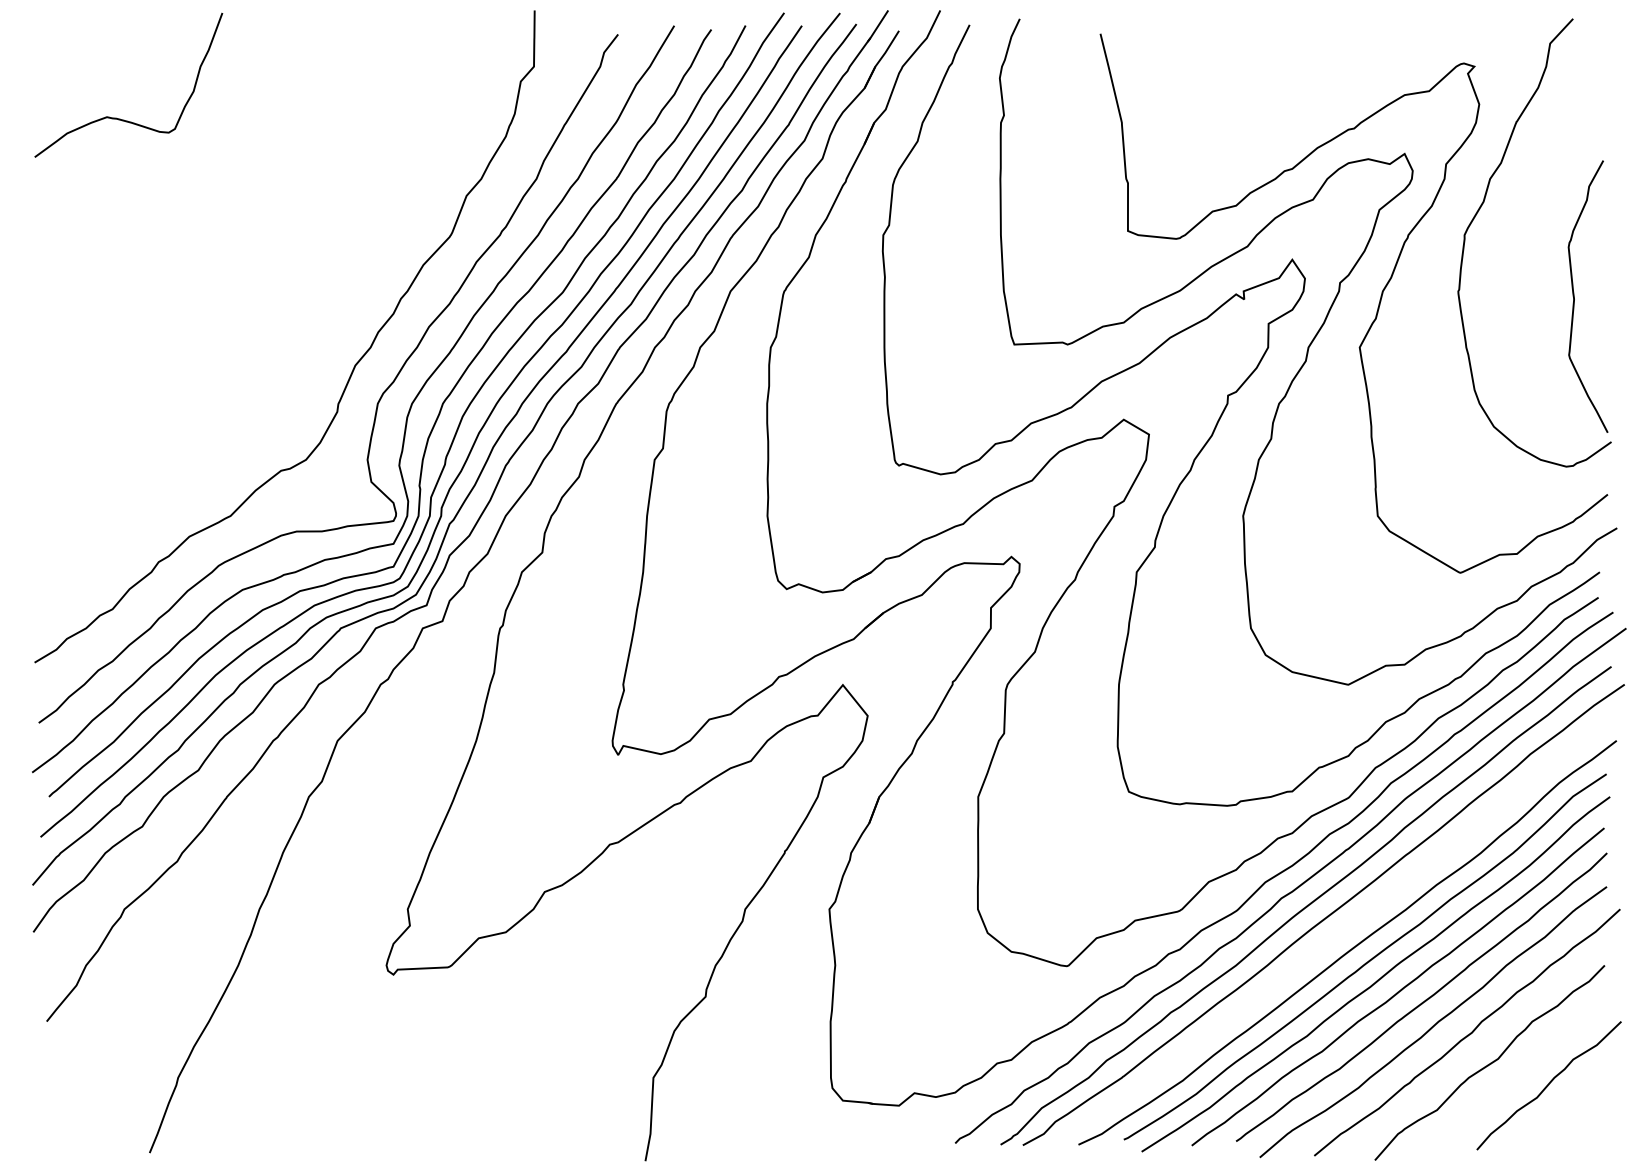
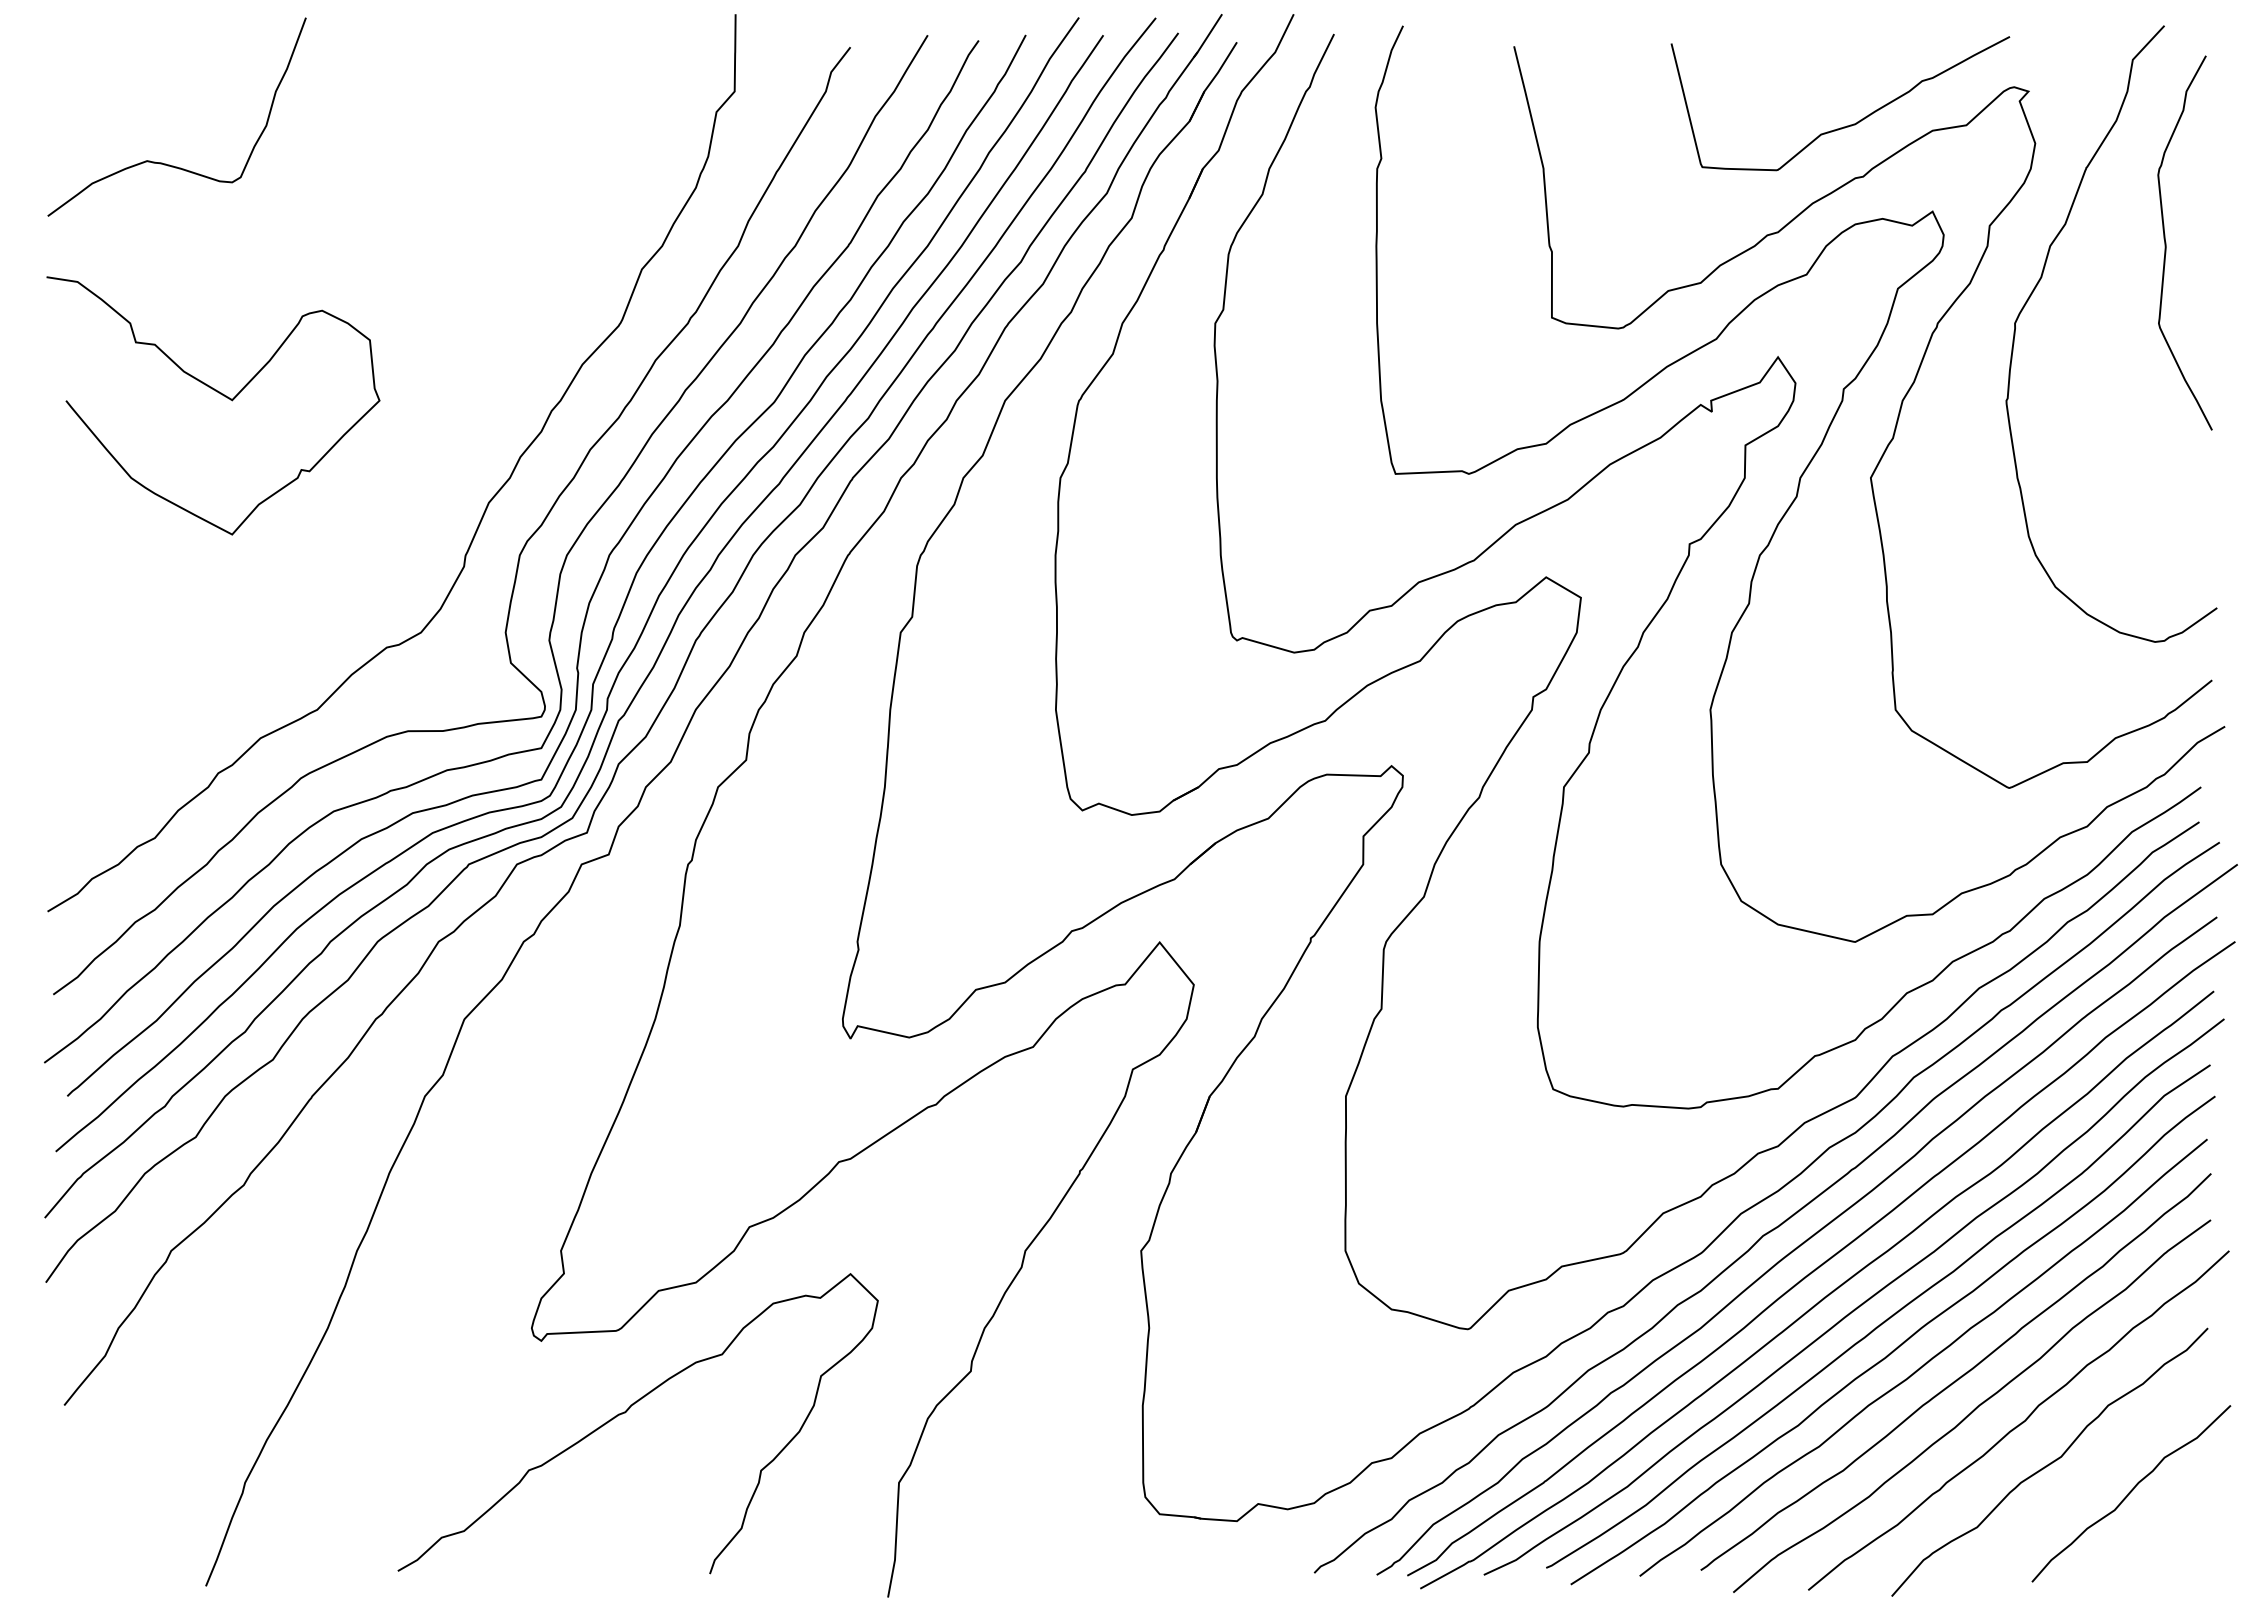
curve: (1342, 91) -> (1847, 125), added
curve: (158, 286) -> (218, 393), added
curve: (1574, 296) -> (2166, 242), moved
curve: (1326, 942) -> (1824, 1296), added
curve: (455, 1026) -> (626, 1412), added

